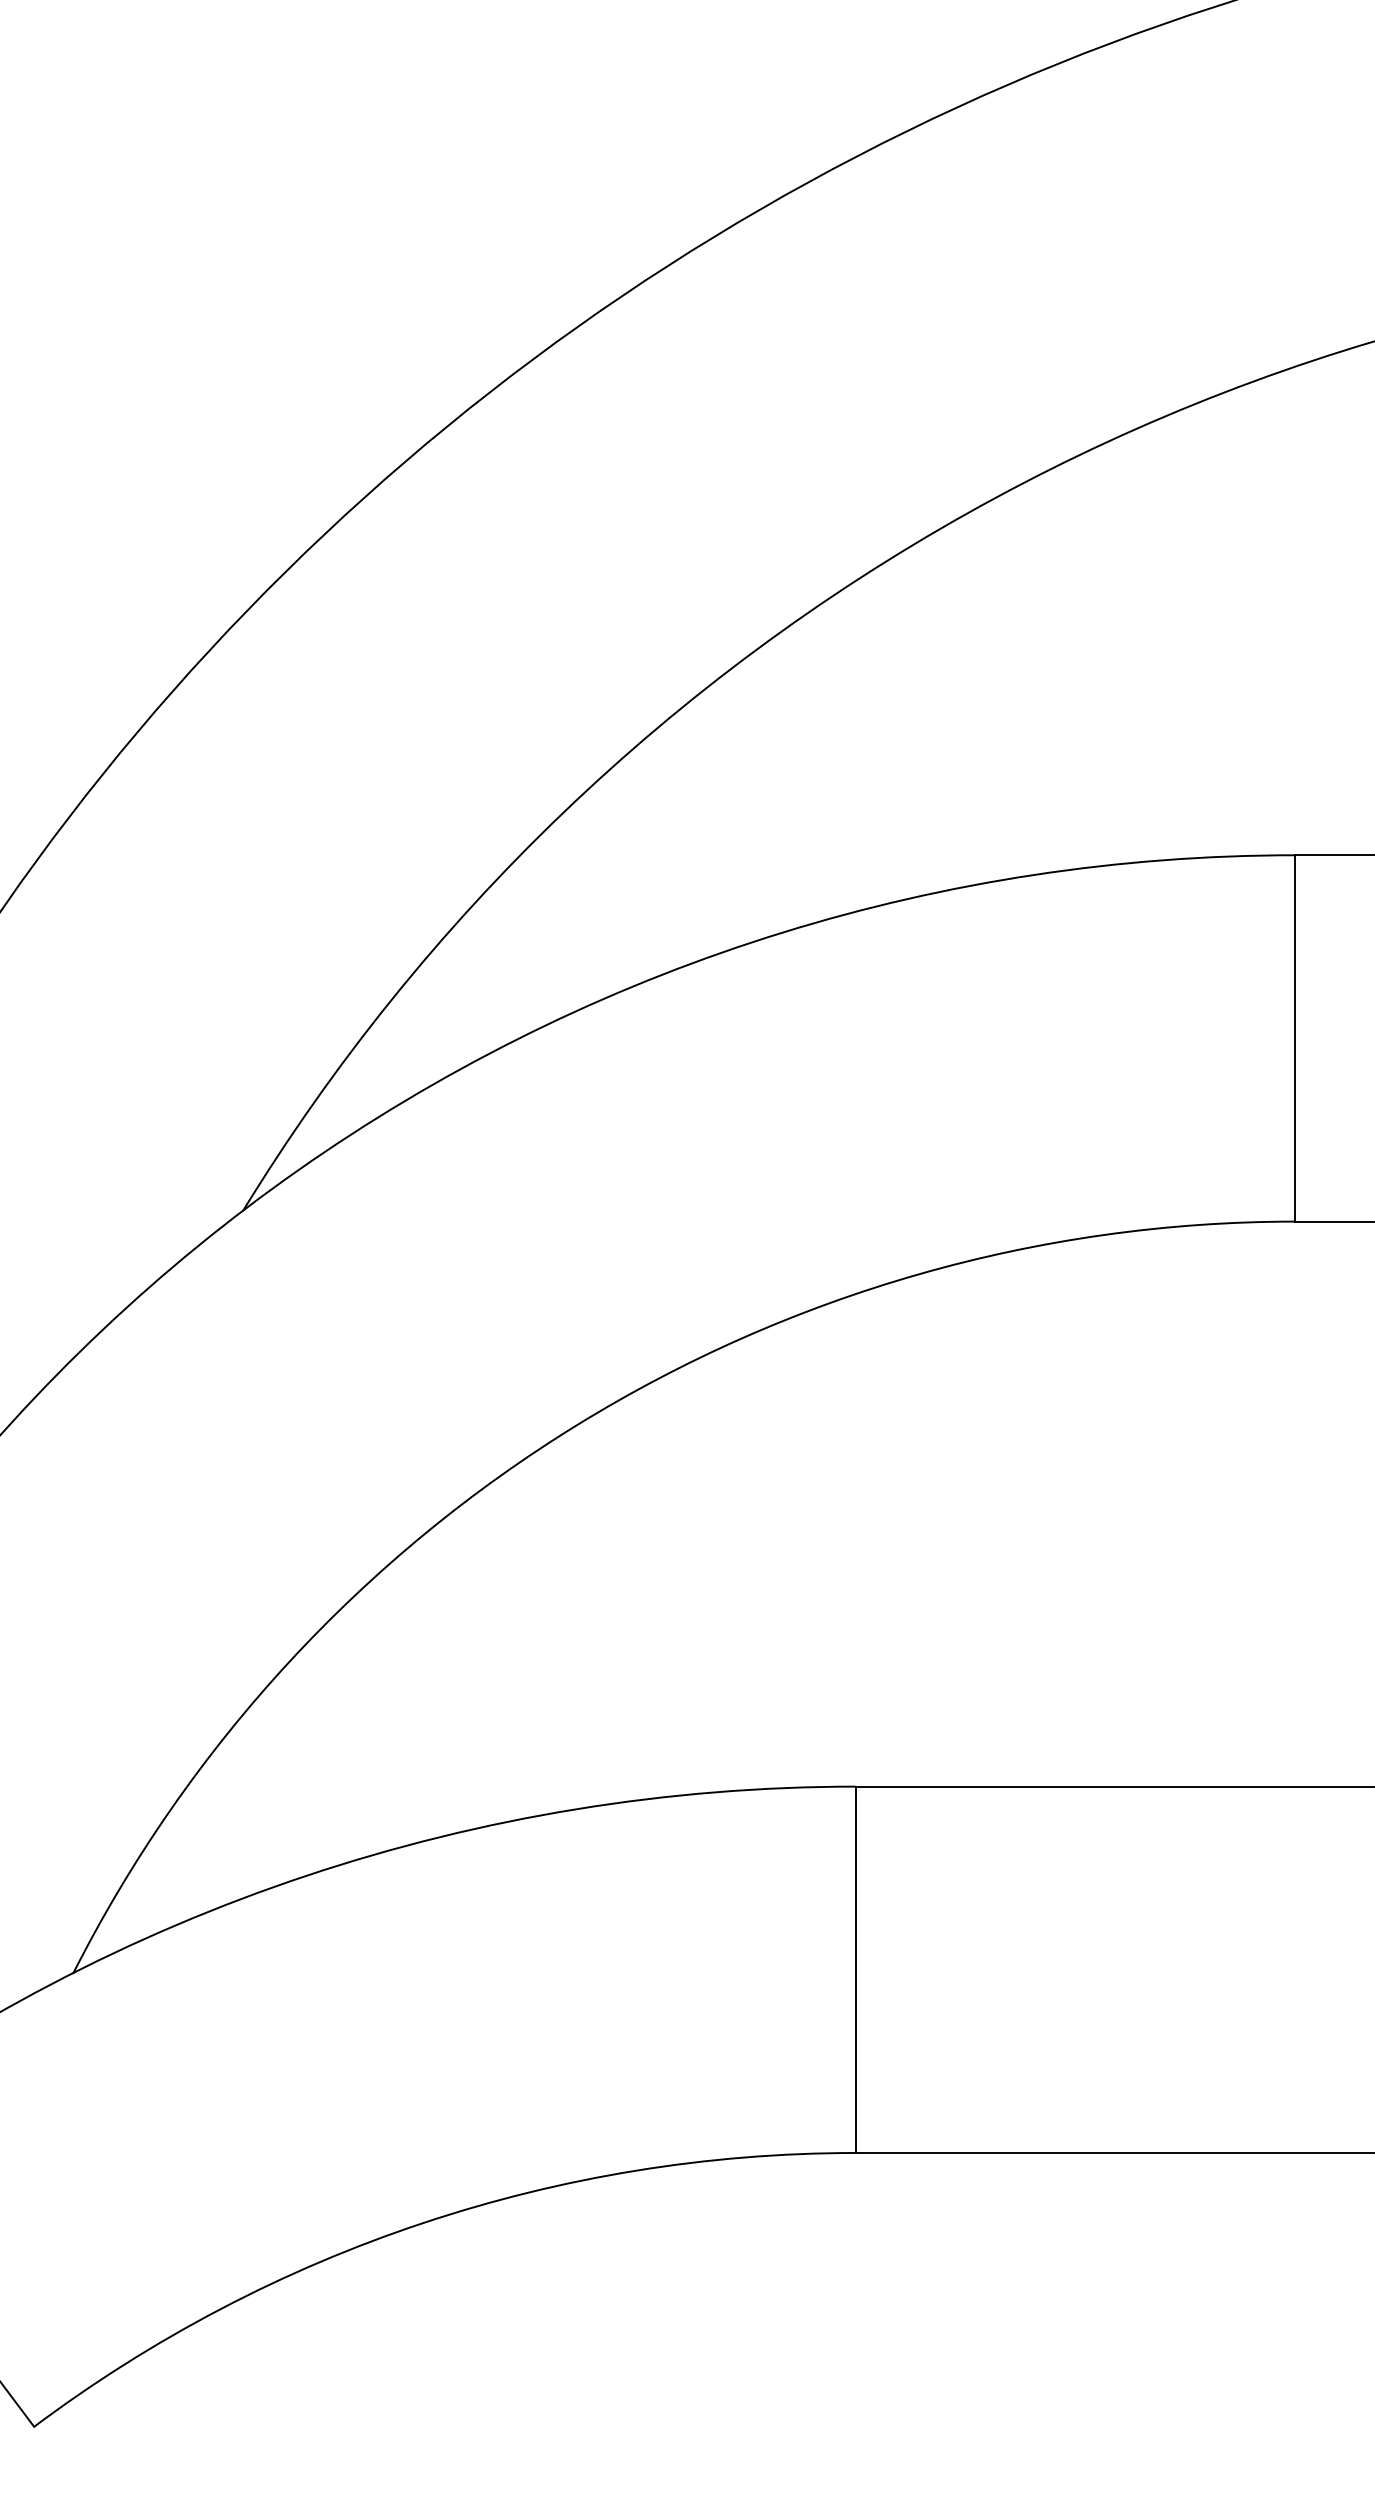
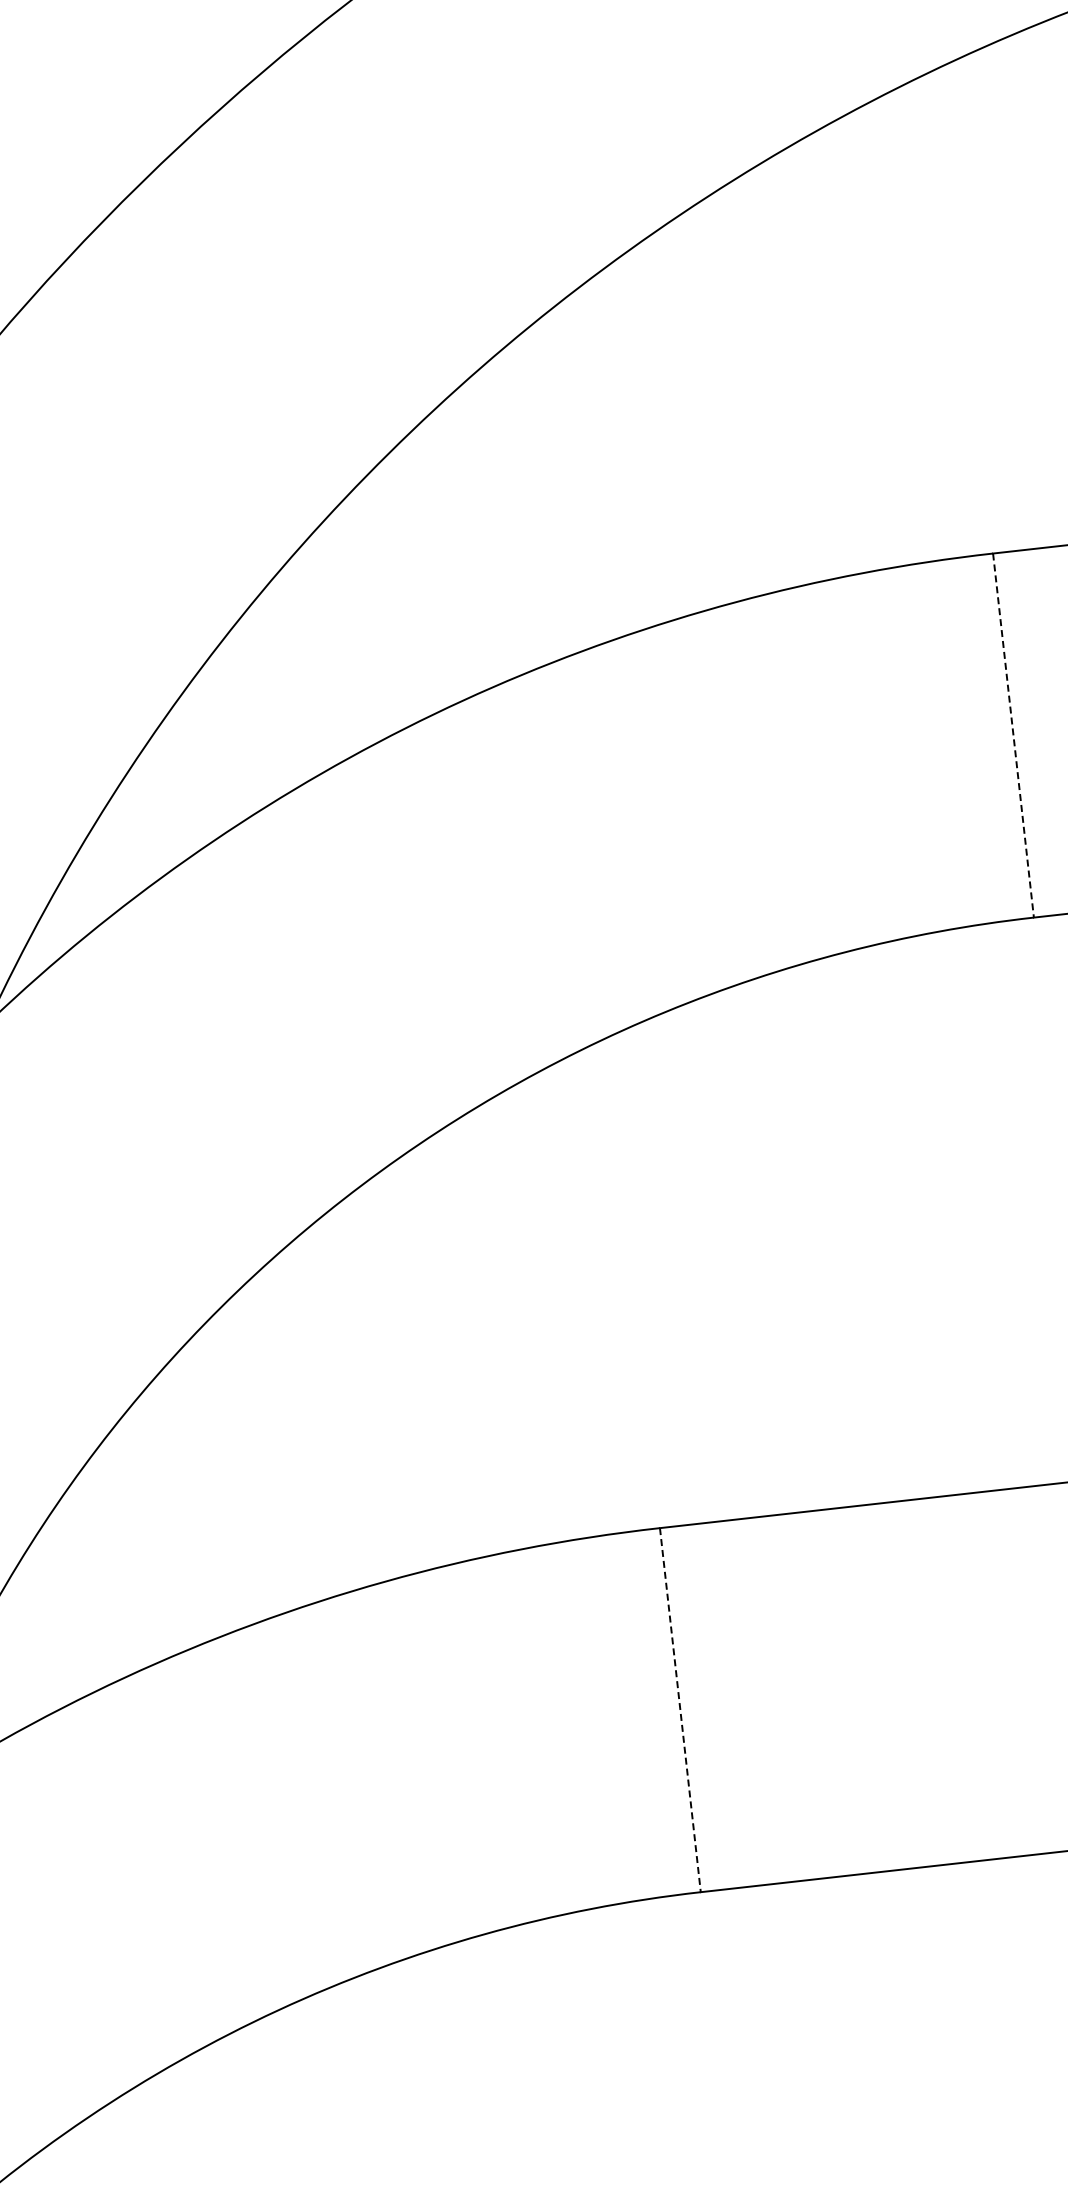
line: (1295, 1038) -> (1013, 735), solid -> dashed
line: (855, 1970) -> (680, 1710), solid -> dashed

